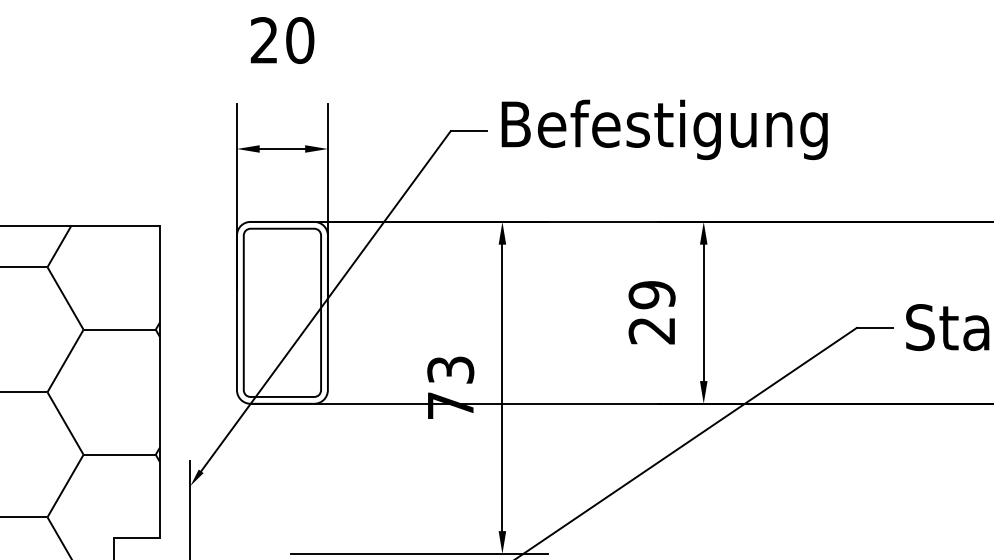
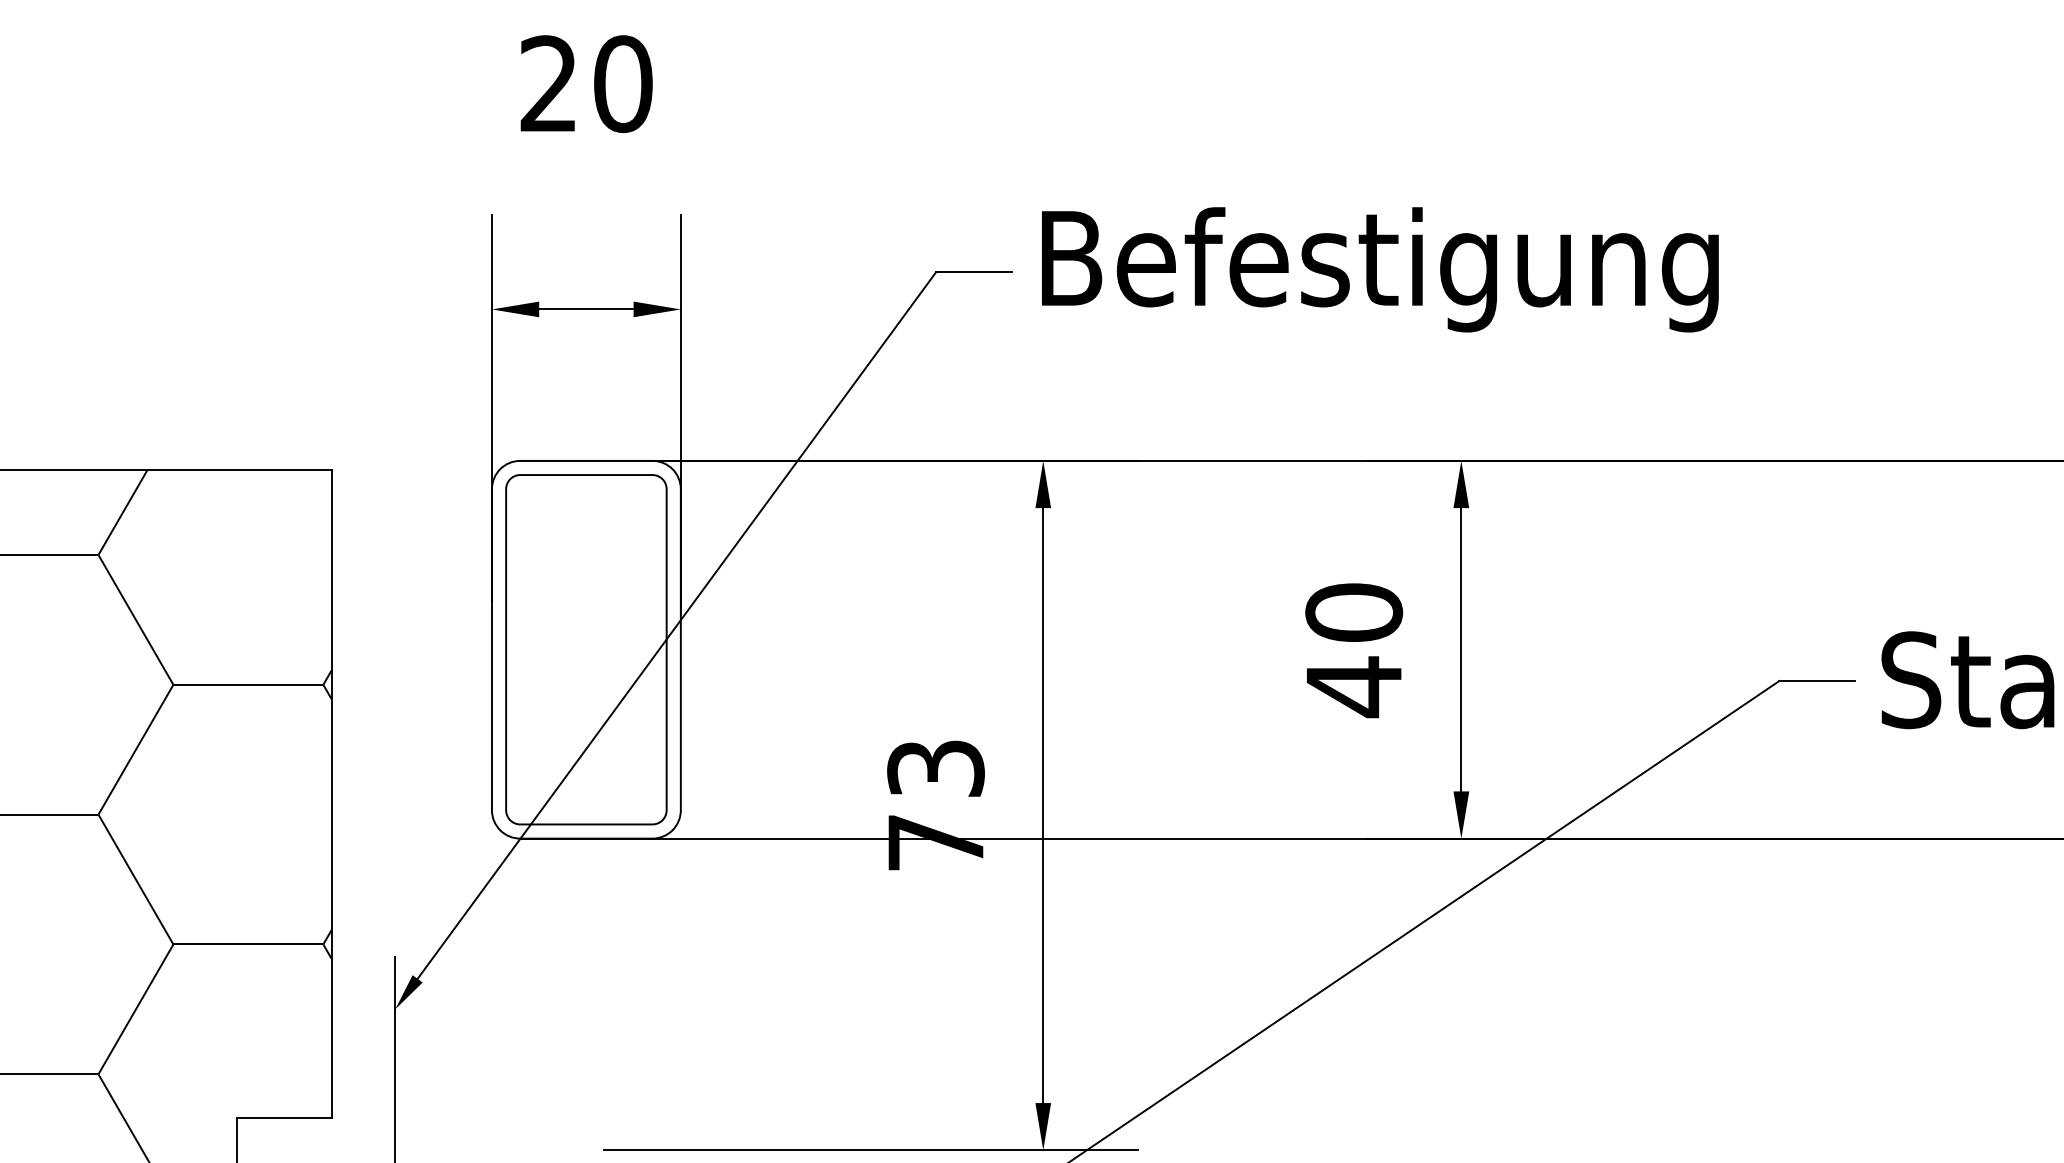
text: (651, 312) -> (1352, 648), 29 -> 40

